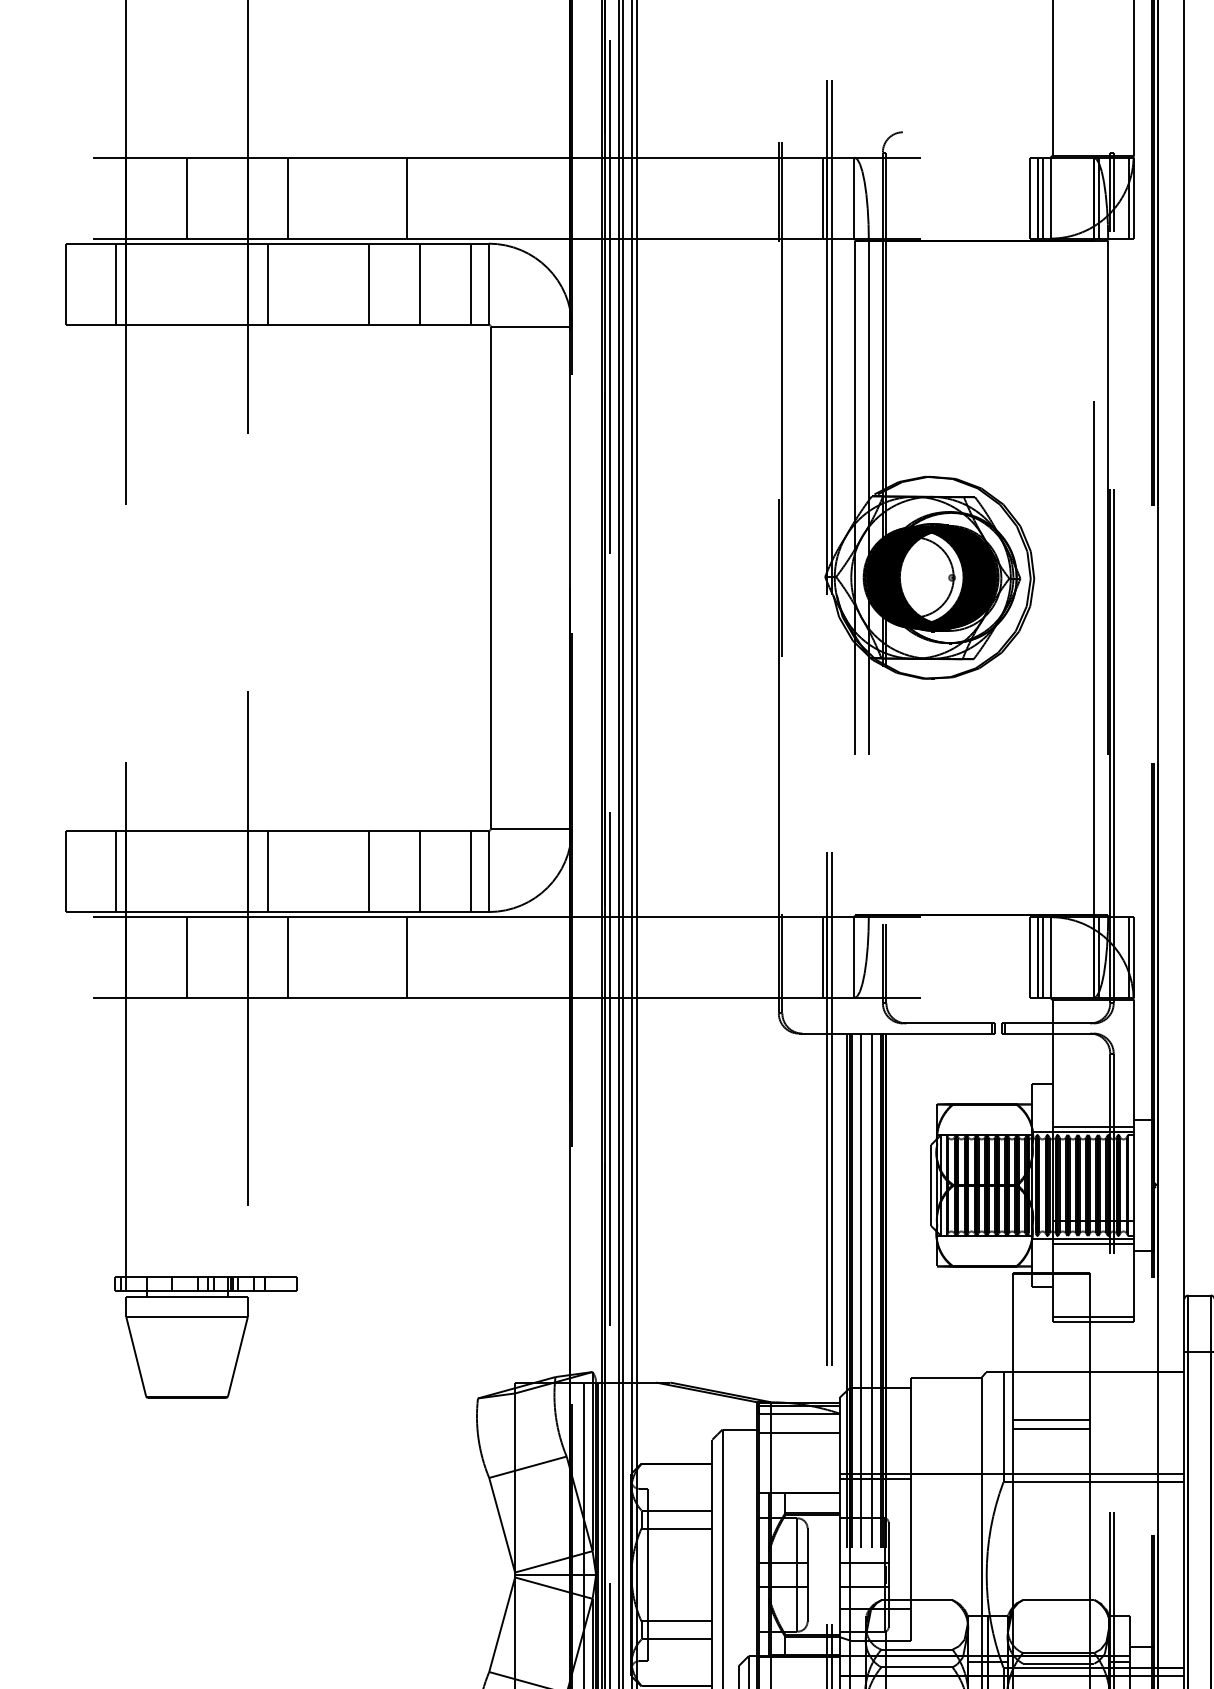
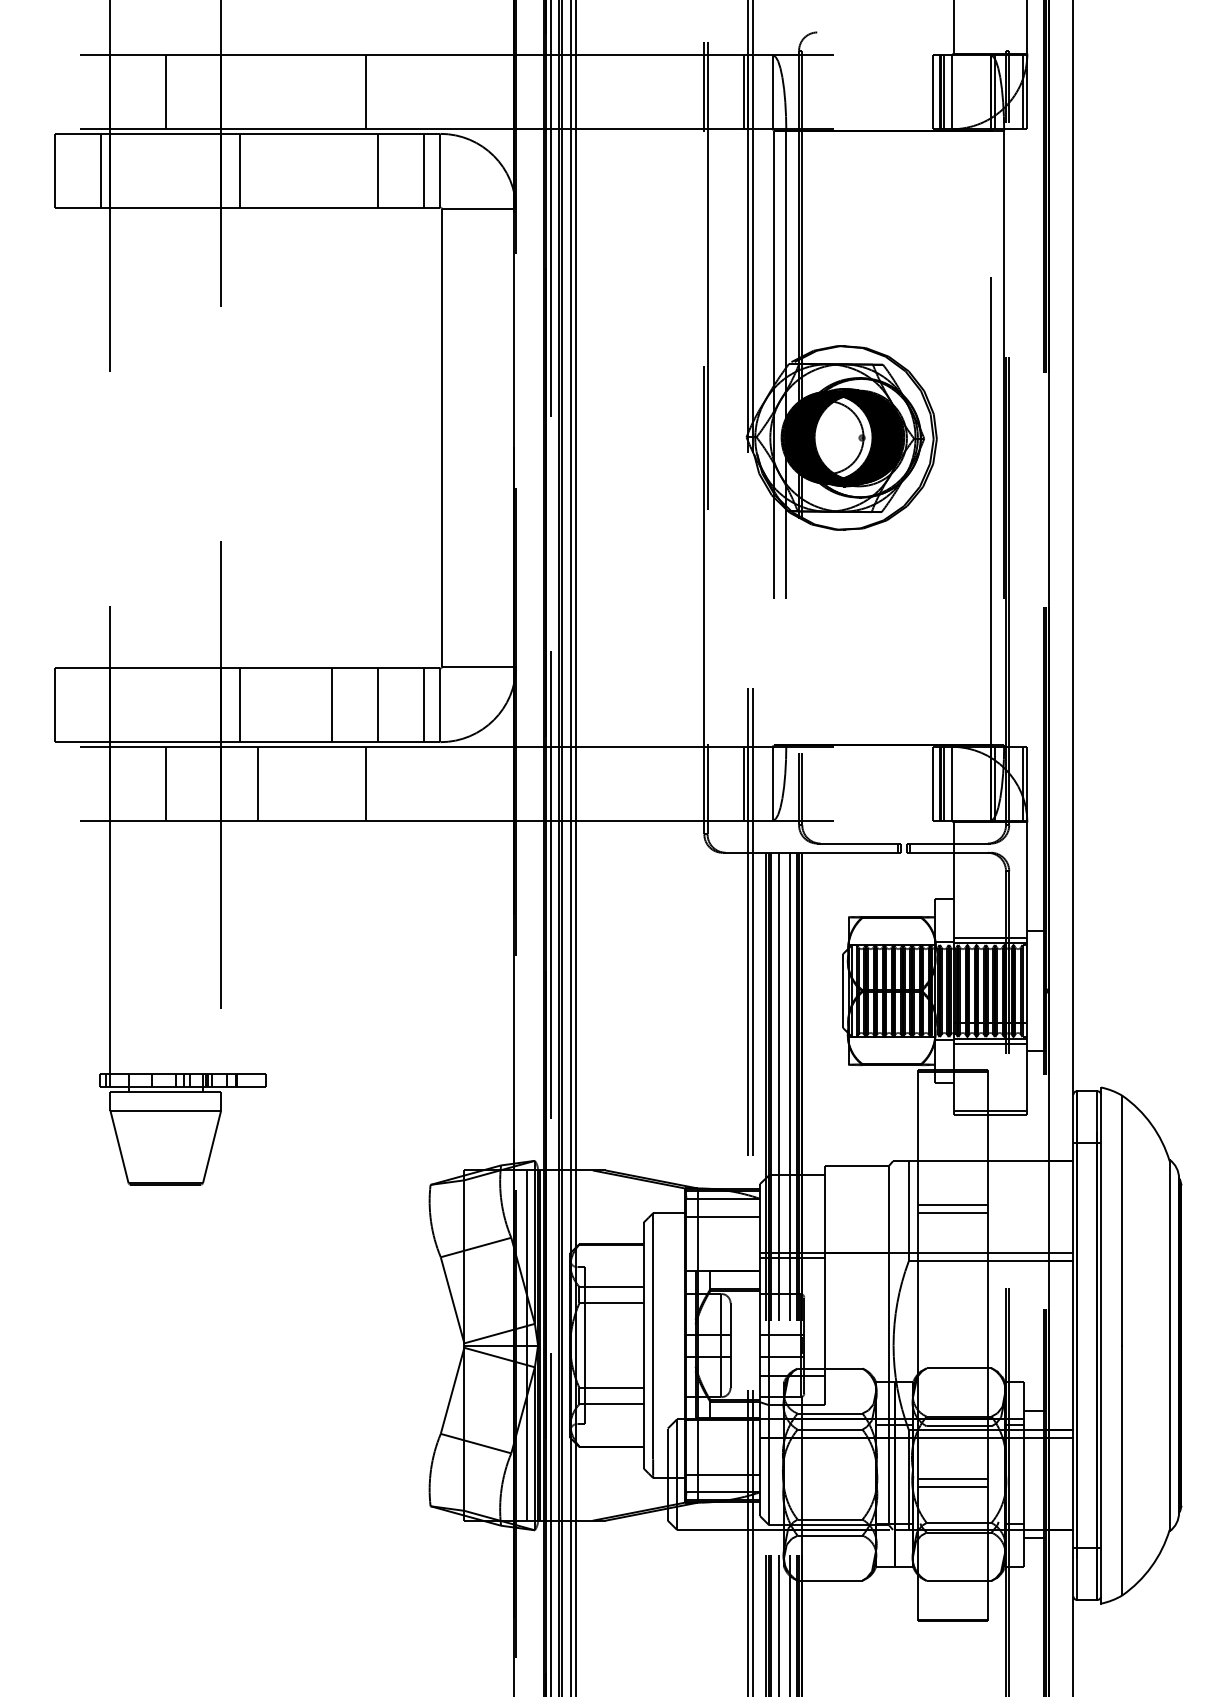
line: (287, 198) -> (257, 92), removed
line: (369, 283) -> (331, 170), removed
line: (116, 871) -> (101, 705), removed

